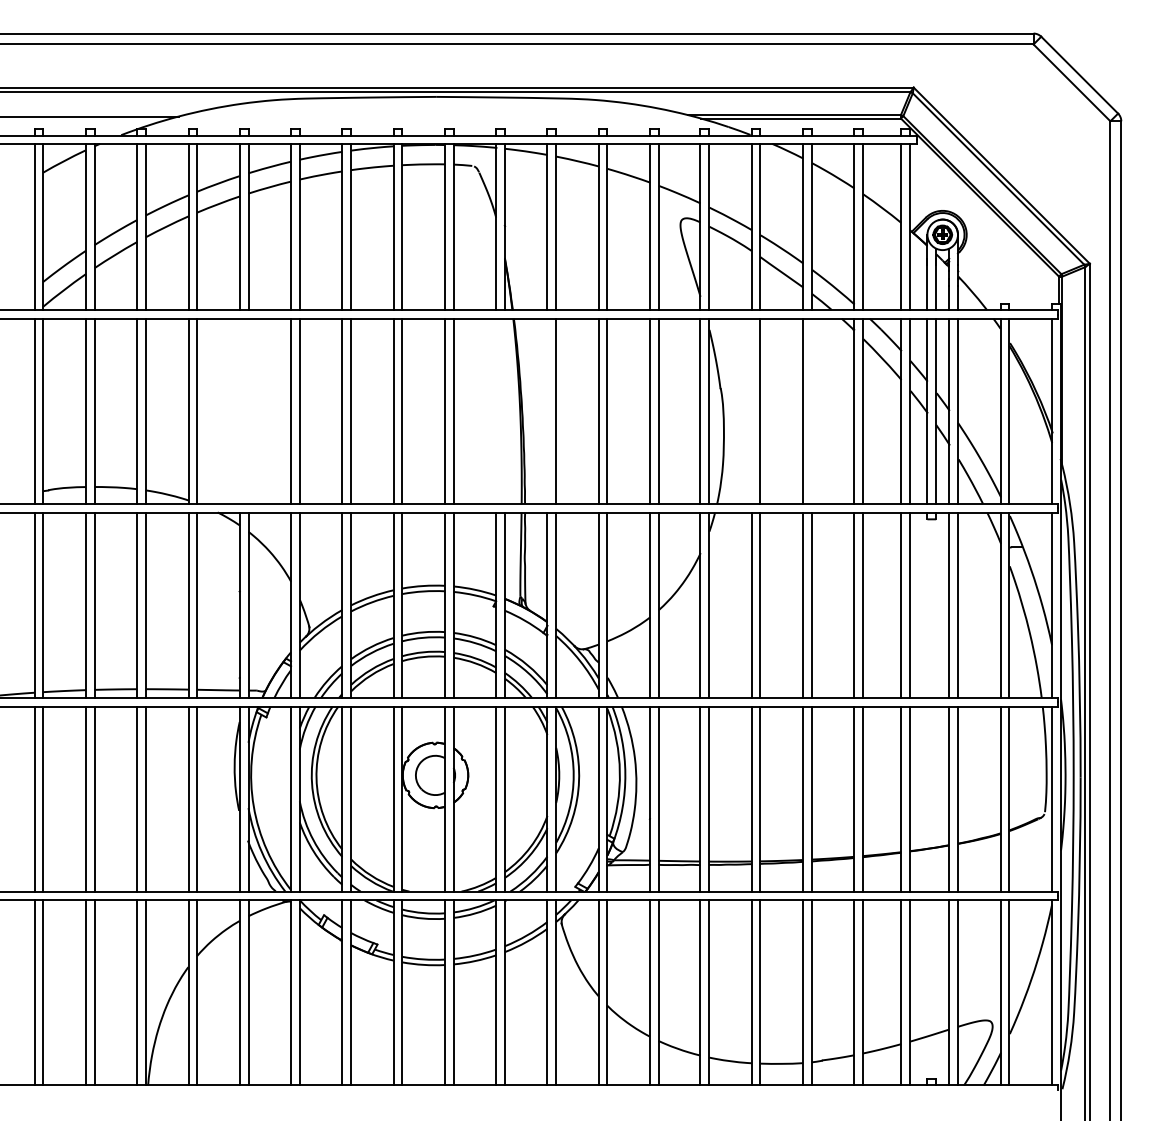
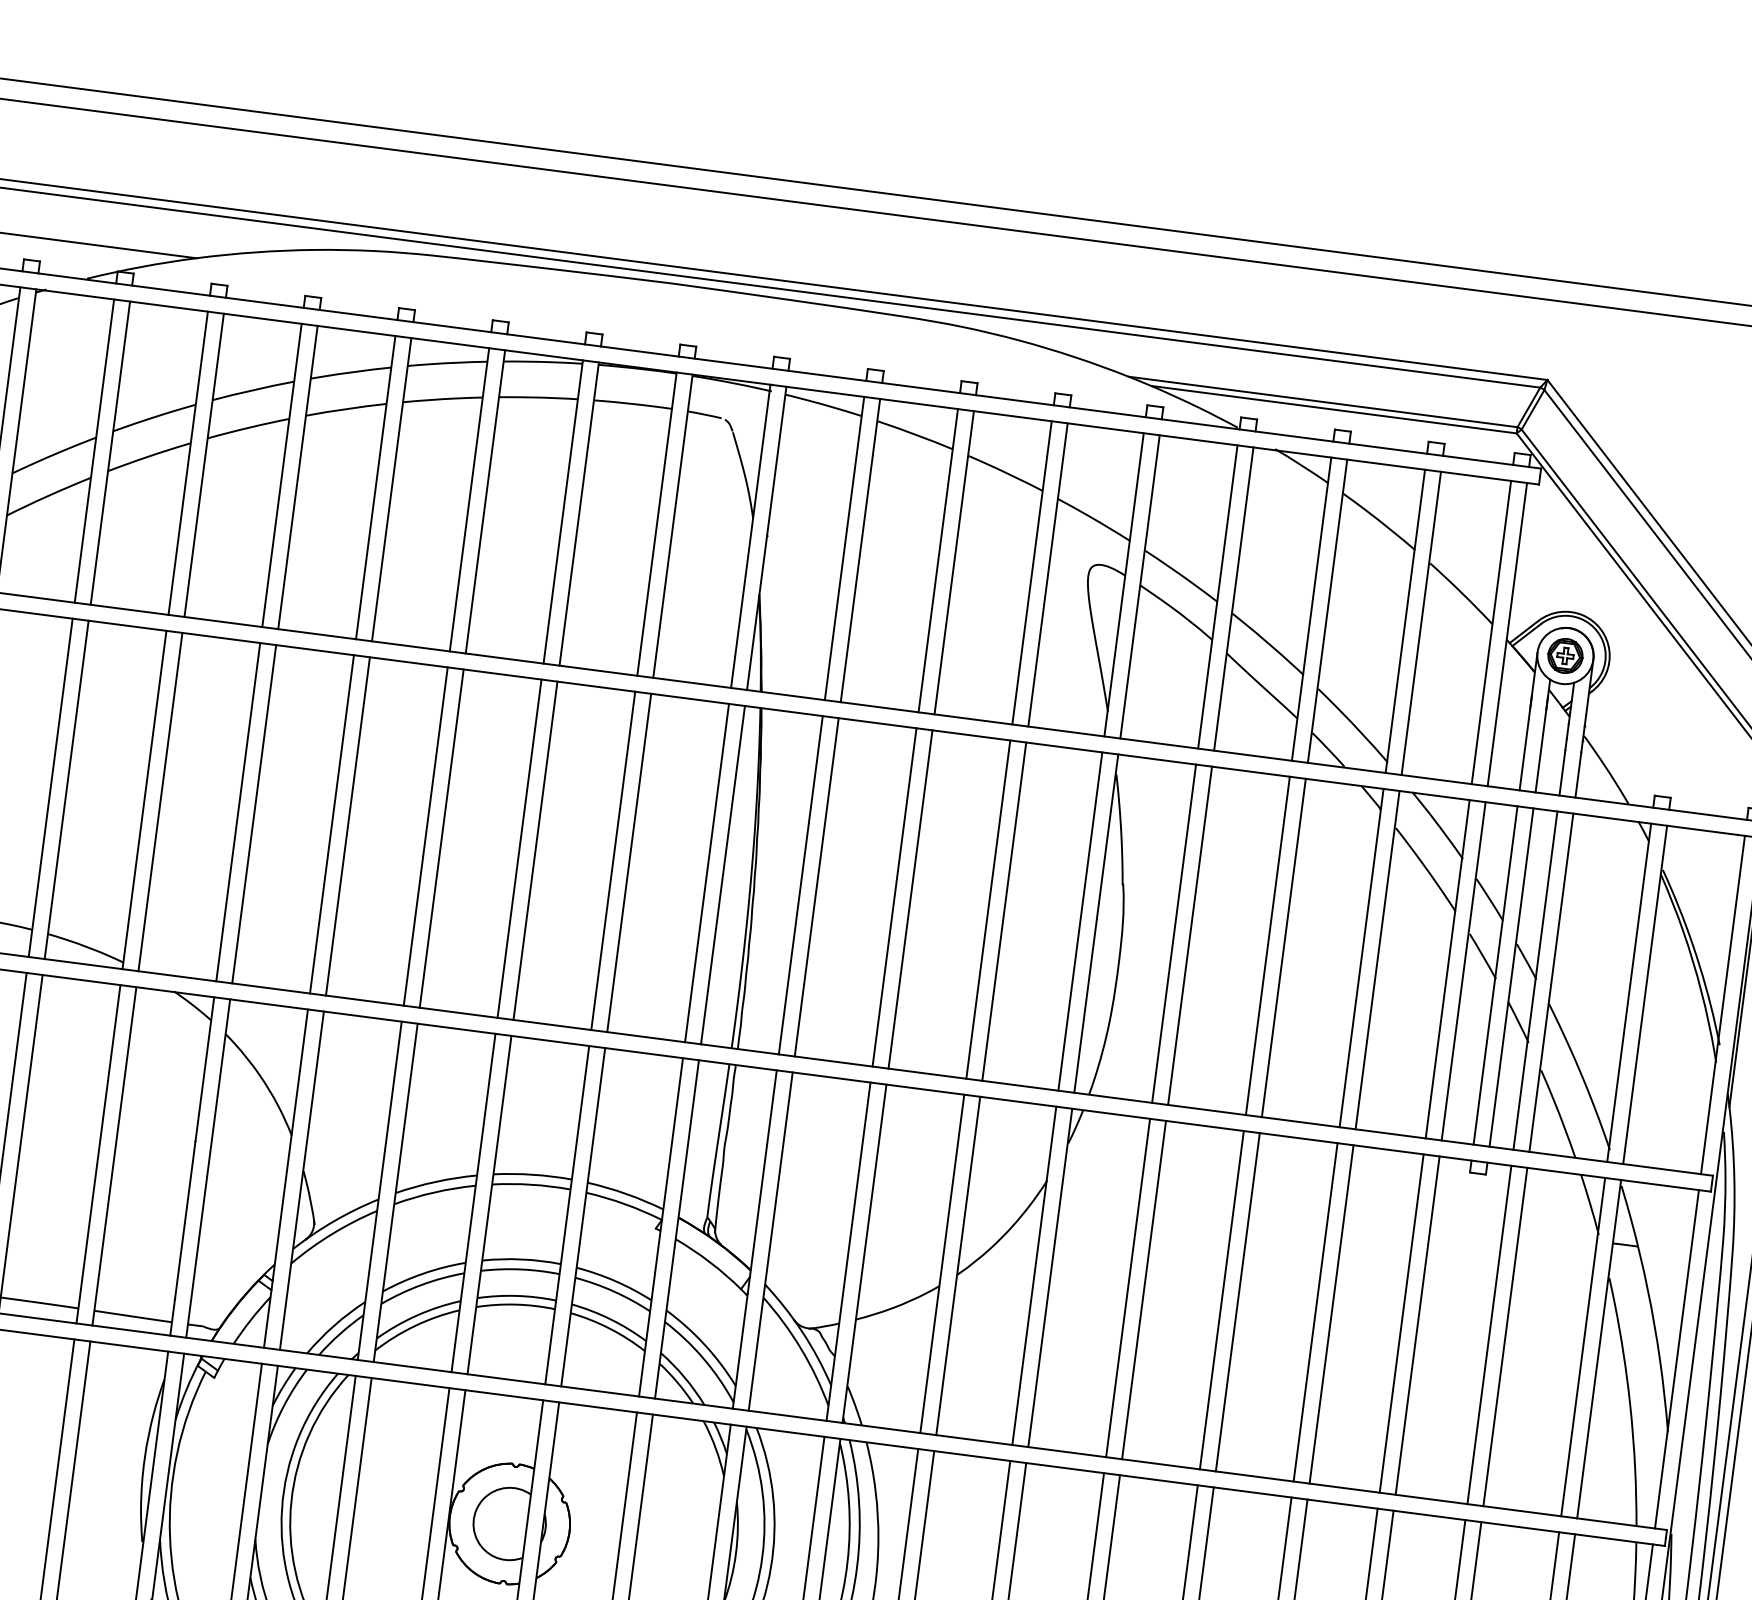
line: (239, 411) -> (237, 812), added
line: (248, 411) -> (254, 814), added
line: (496, 411) -> (707, 873), added
line: (504, 411) -> (722, 874), added
line: (547, 411) -> (800, 885), added
line: (751, 411) -> (1173, 933), added
line: (811, 411) -> (1283, 947), added

